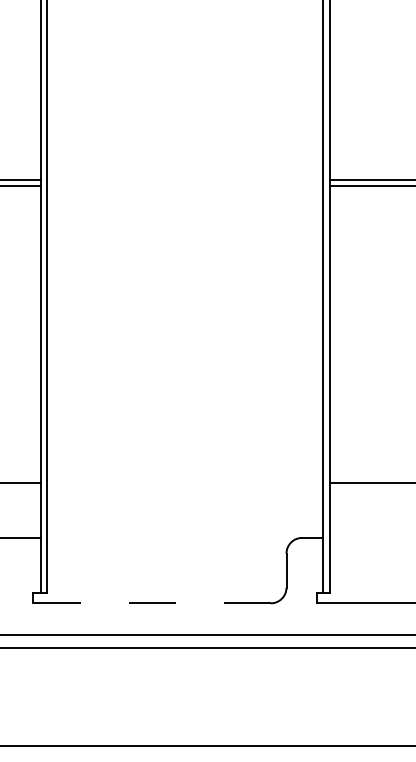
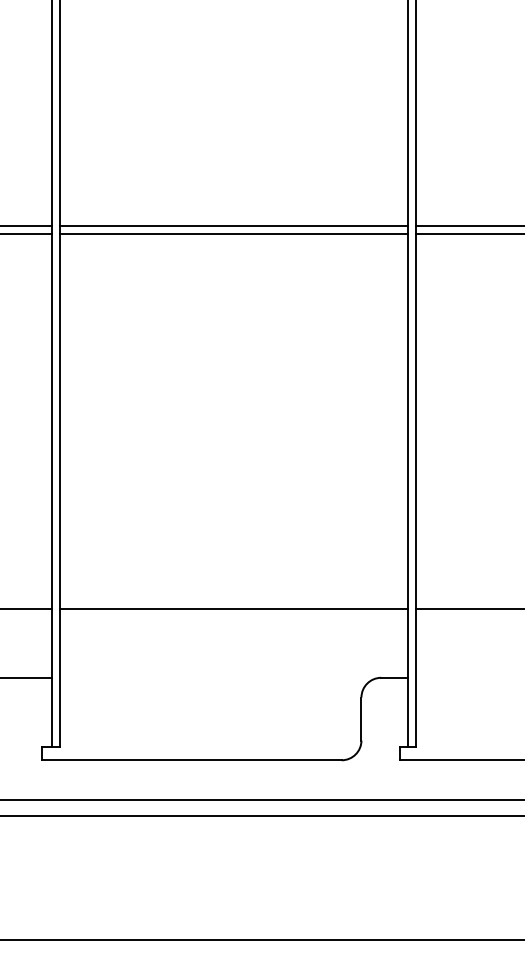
line: (184, 179) -> (233, 226), added
line: (184, 186) -> (233, 234), added
line: (184, 482) -> (233, 608), added
line: (152, 603) -> (192, 760), dashed -> solid

